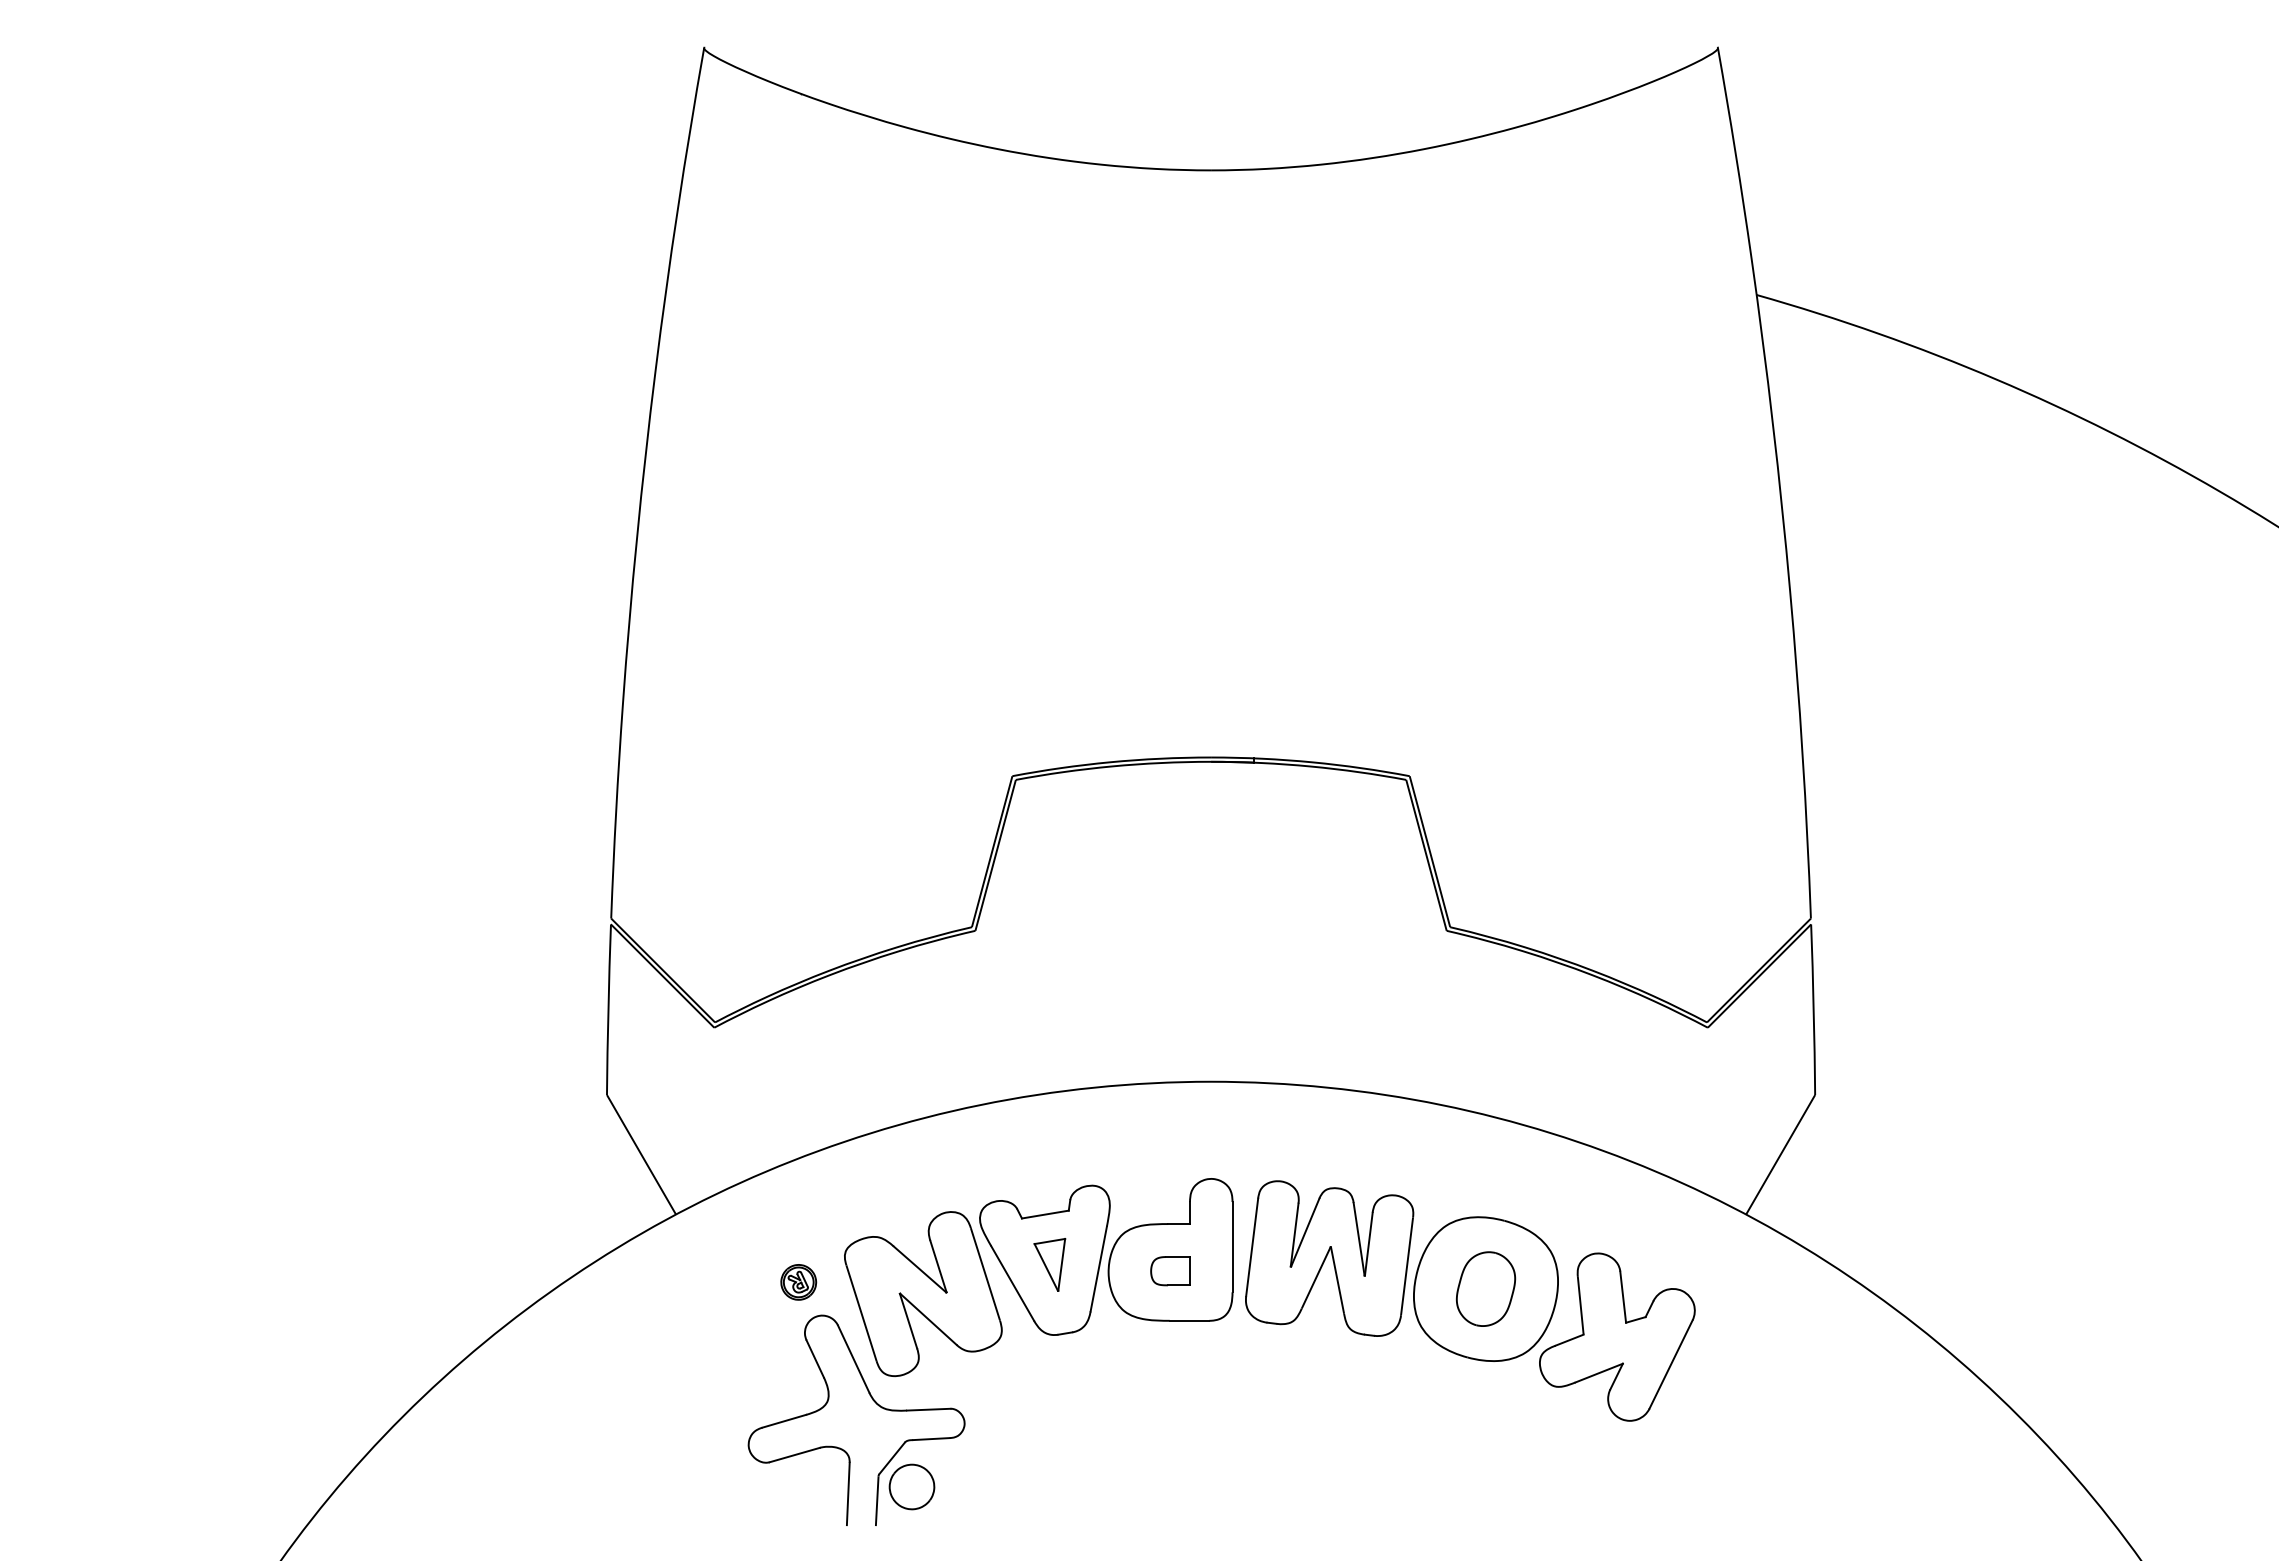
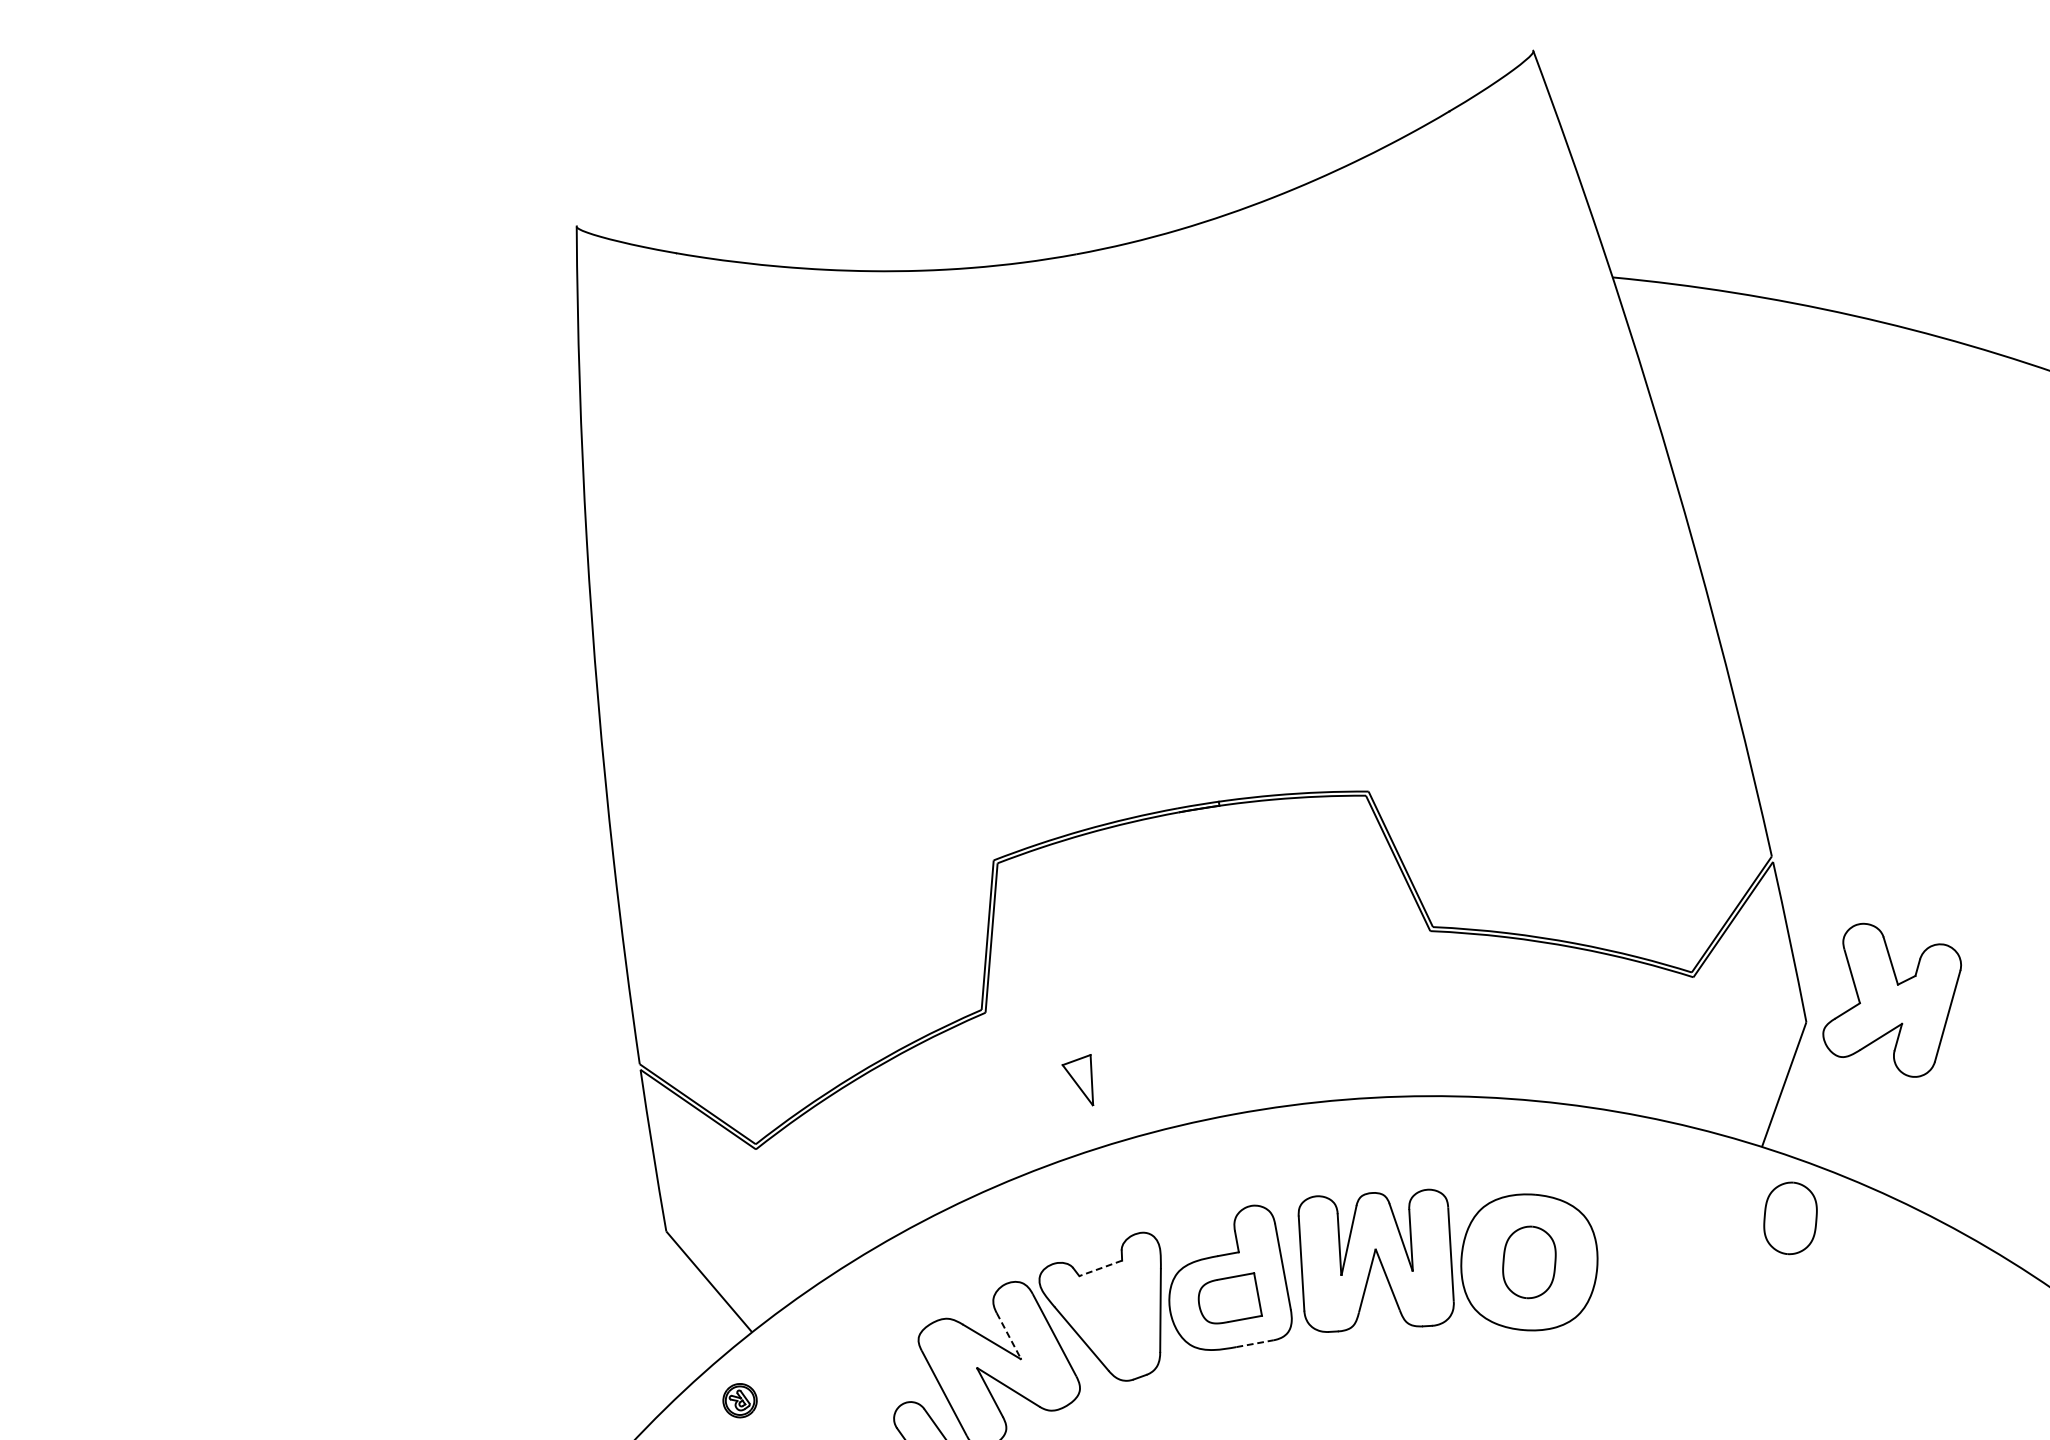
line: (1045, 1214) -> (1100, 1268), solid -> dashed
part: (1049, 1264) -> (1080, 1081), moved
line: (938, 1266) -> (1008, 1335), solid -> dashed
part: (1170, 1271) -> (1228, 1300), size x1.6
part: (798, 1282) -> (739, 1400), moved
part: (1761, 1292) -> (1789, 1217), added
line: (1189, 1320) -> (1255, 1343), solid -> dashed
part: (1617, 1336) -> (1892, 999), moved

